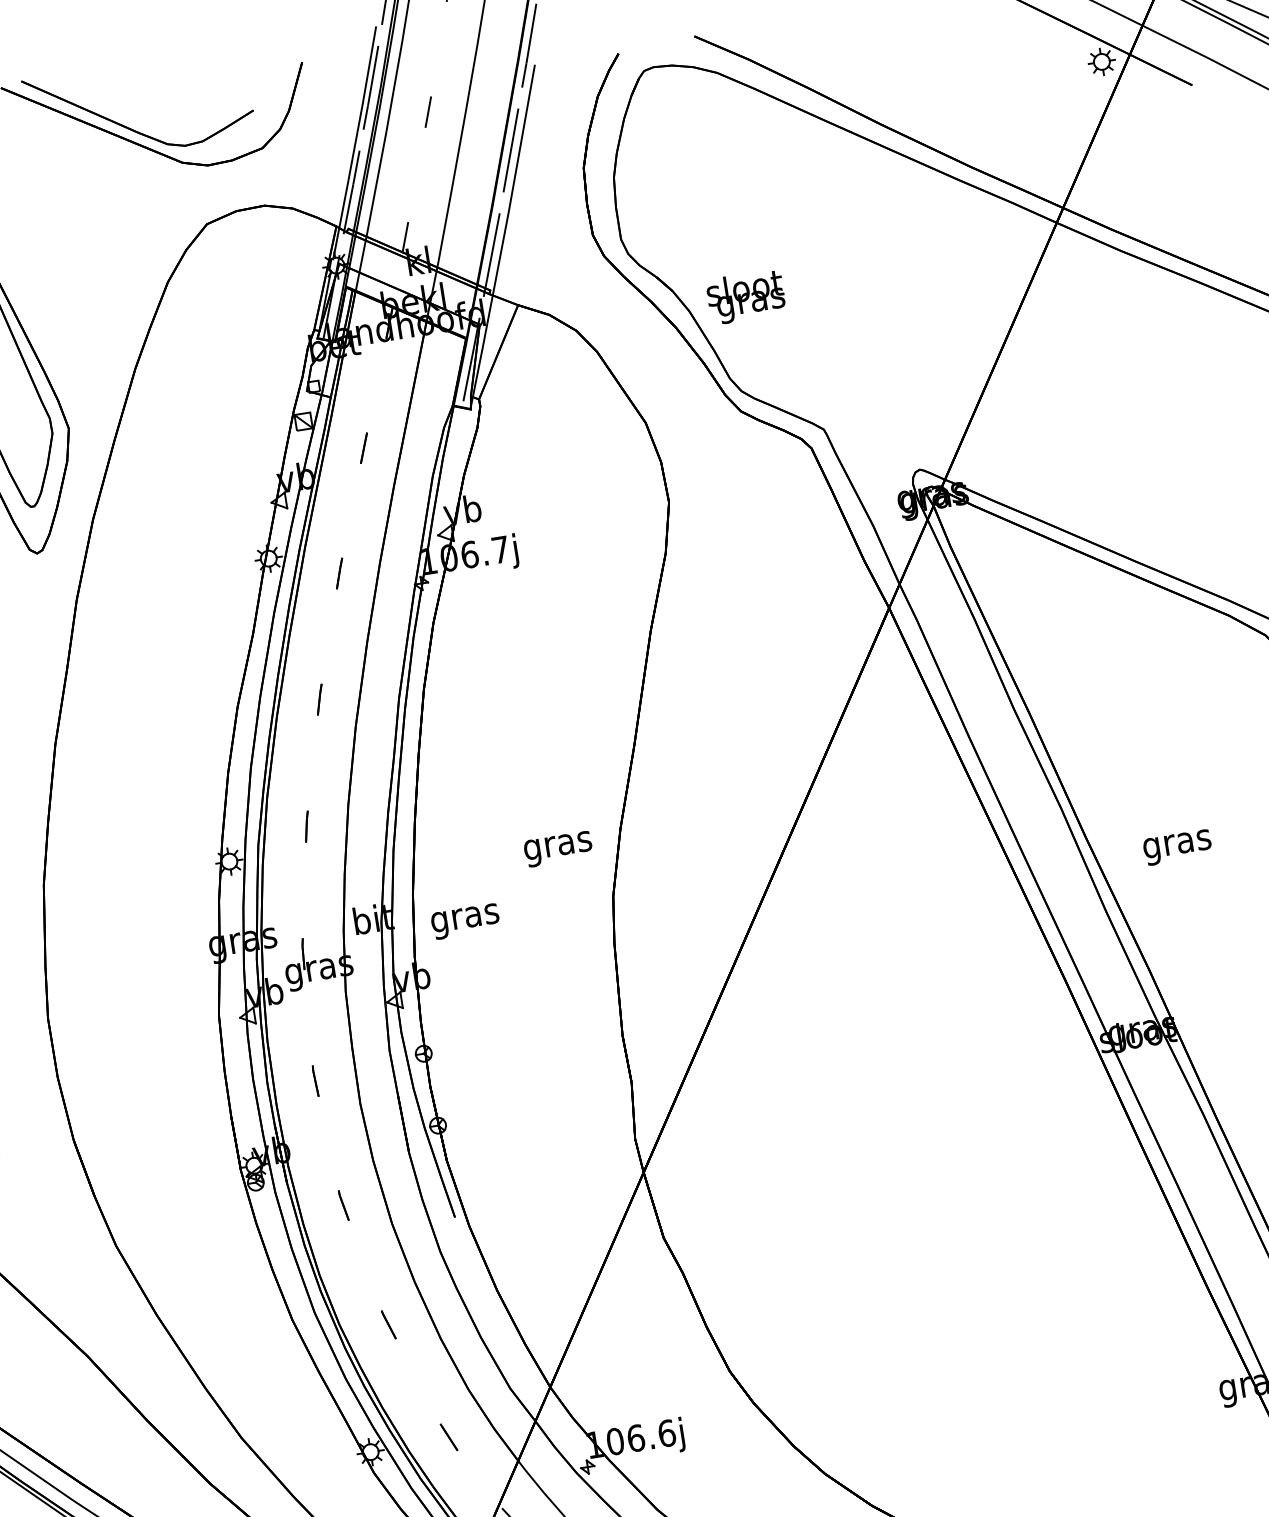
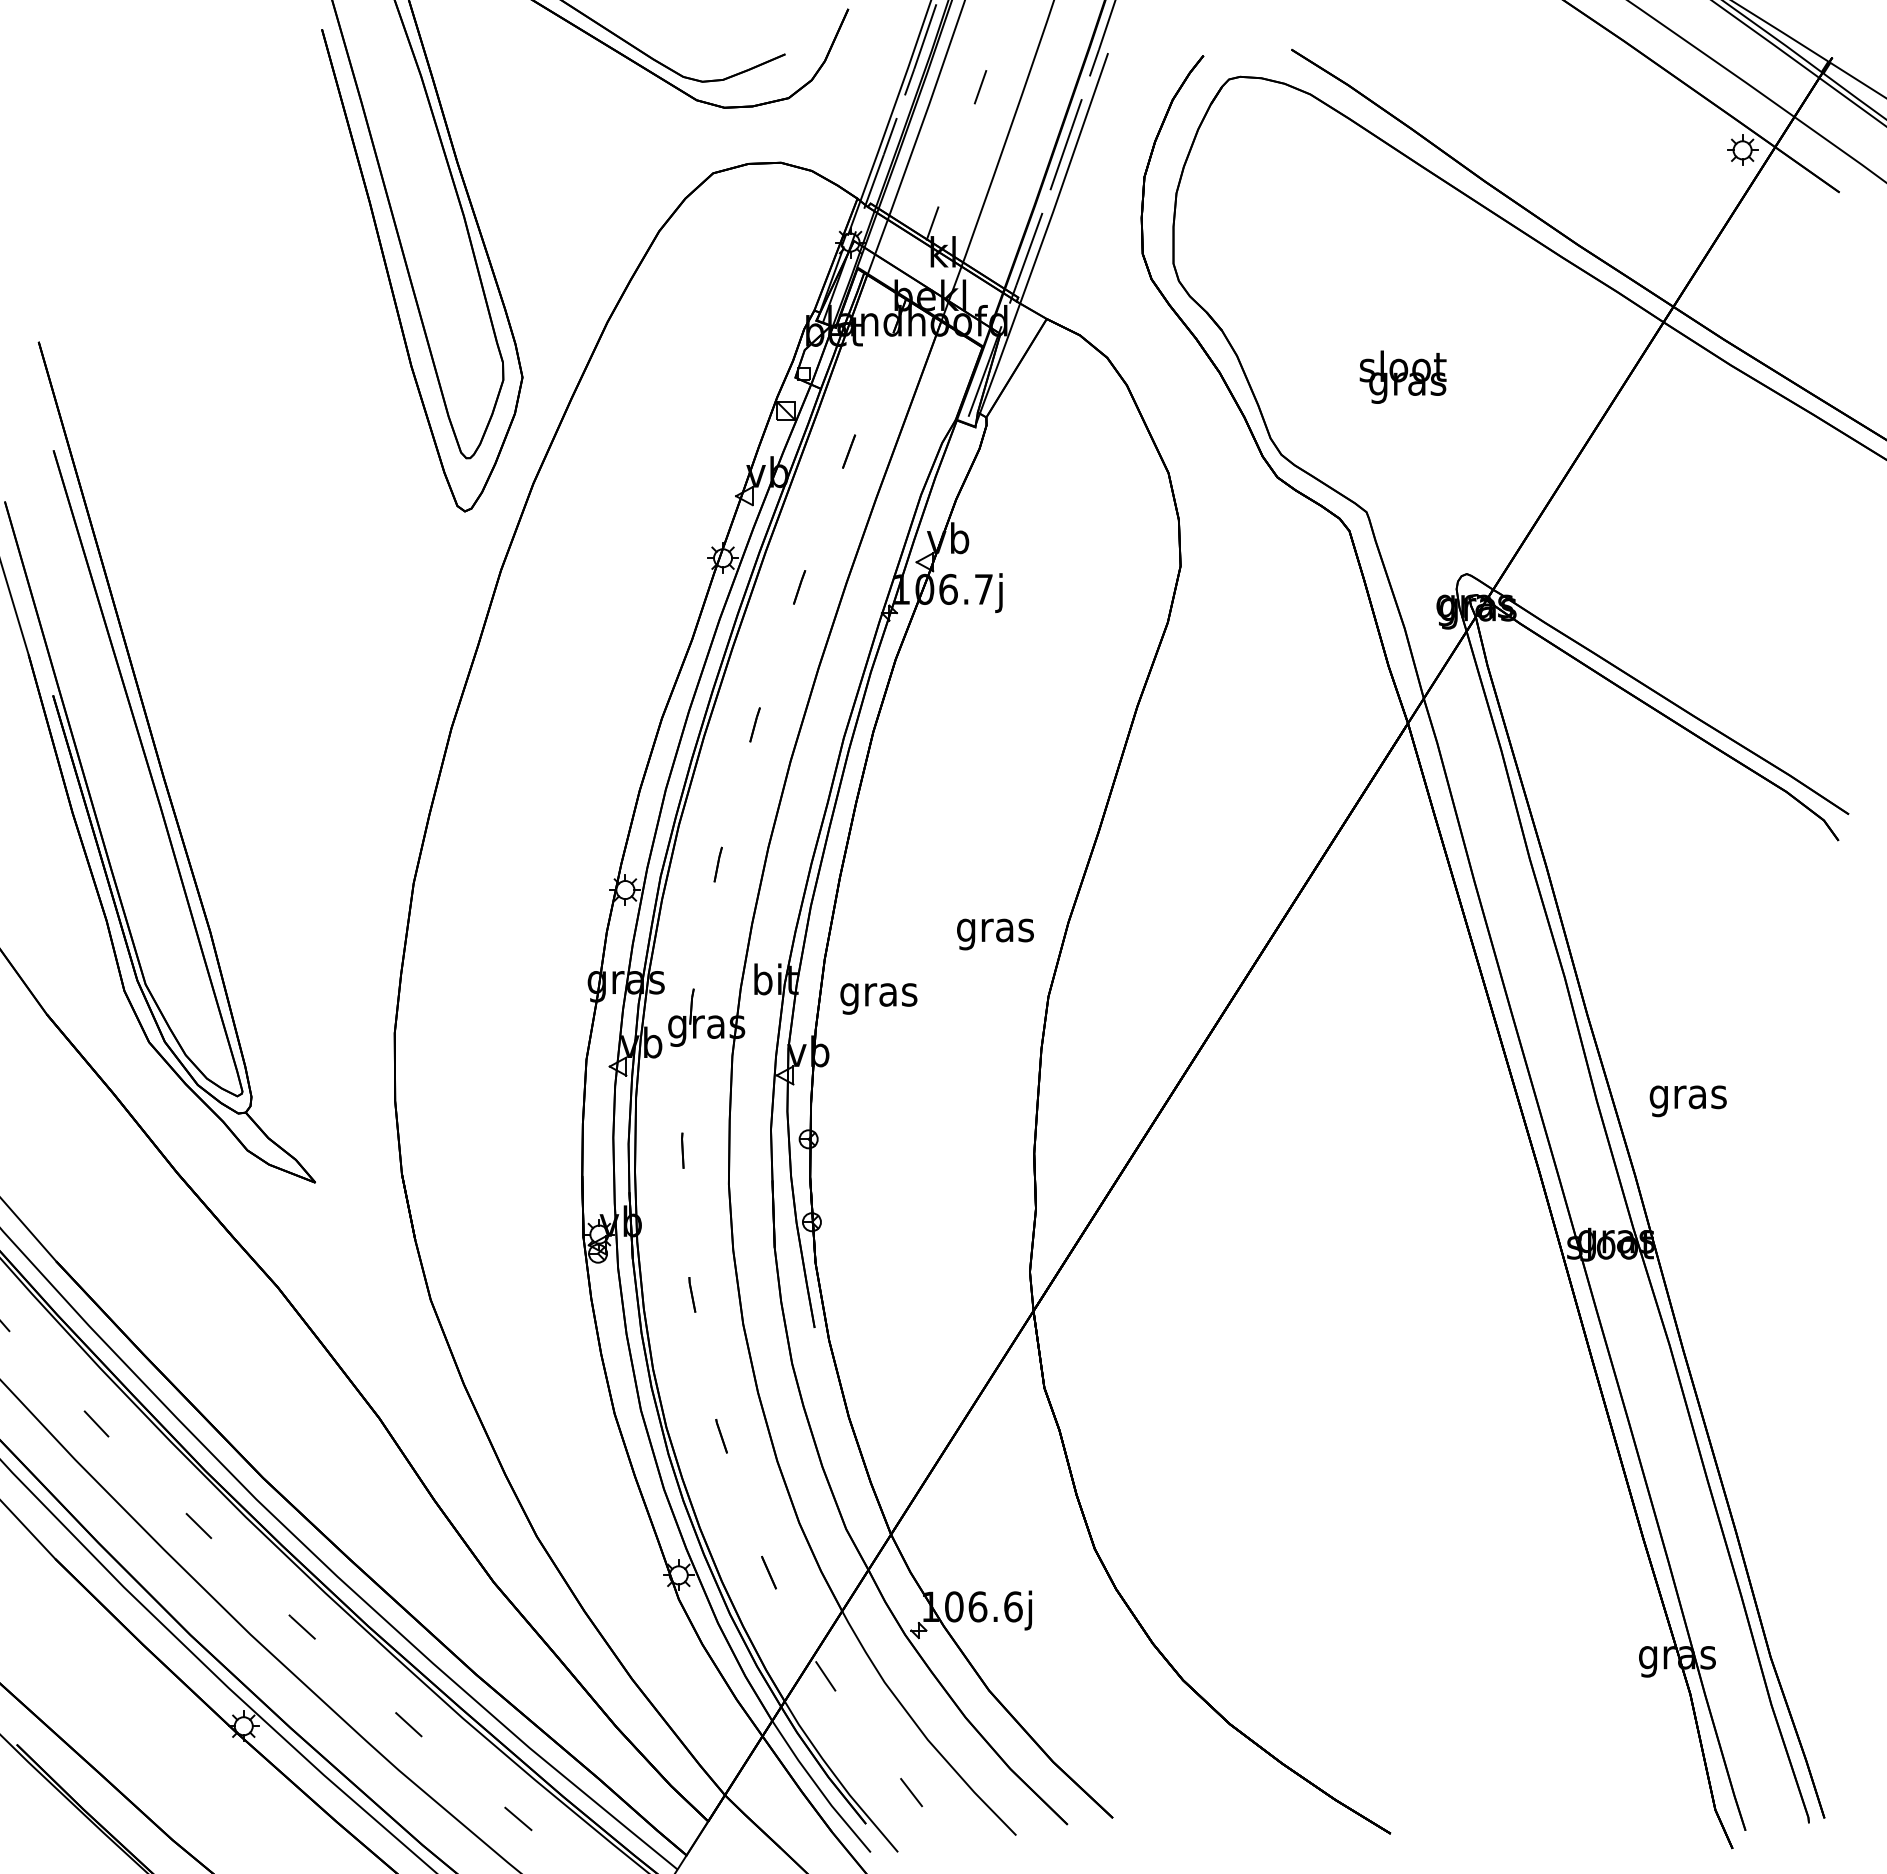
text: (745, 296) -> (1402, 376), moved
text: (1177, 847) -> (1687, 1101), moved

